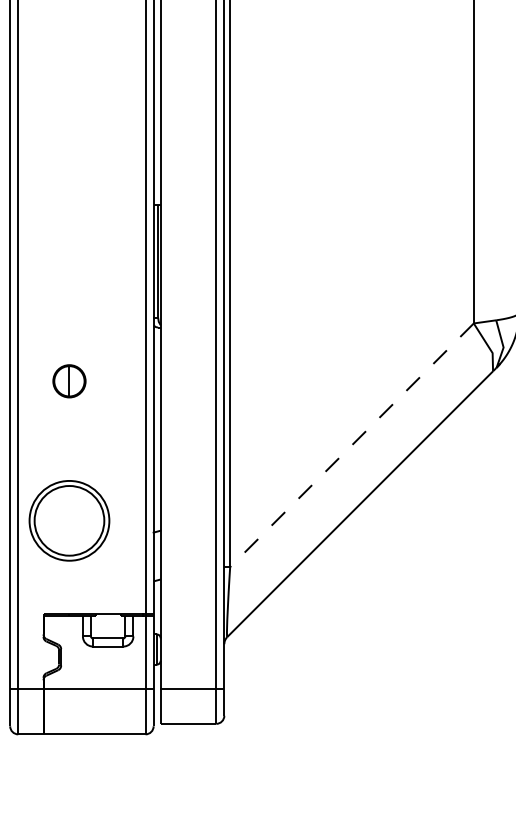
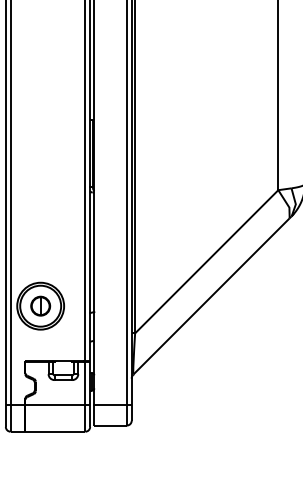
part: (69, 380) -> (40, 305), moved
line: (351, 446) -> (206, 262), dashed -> solid

